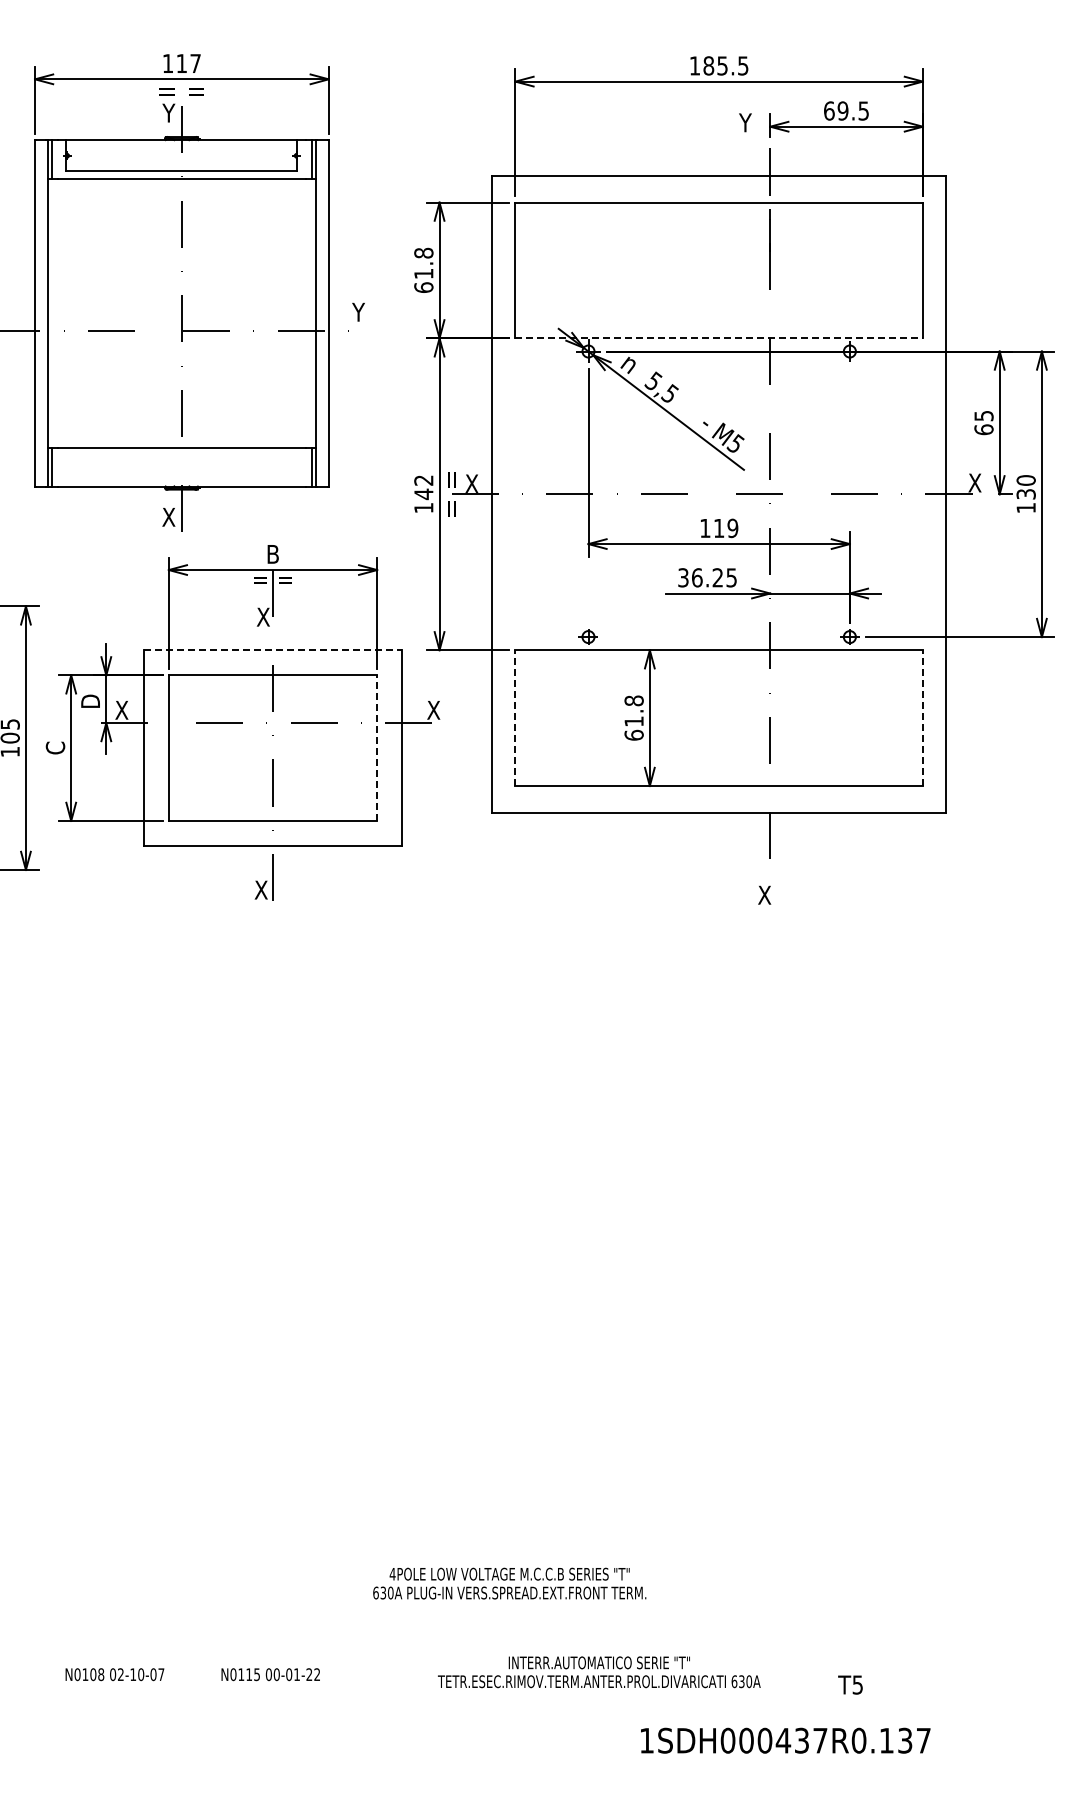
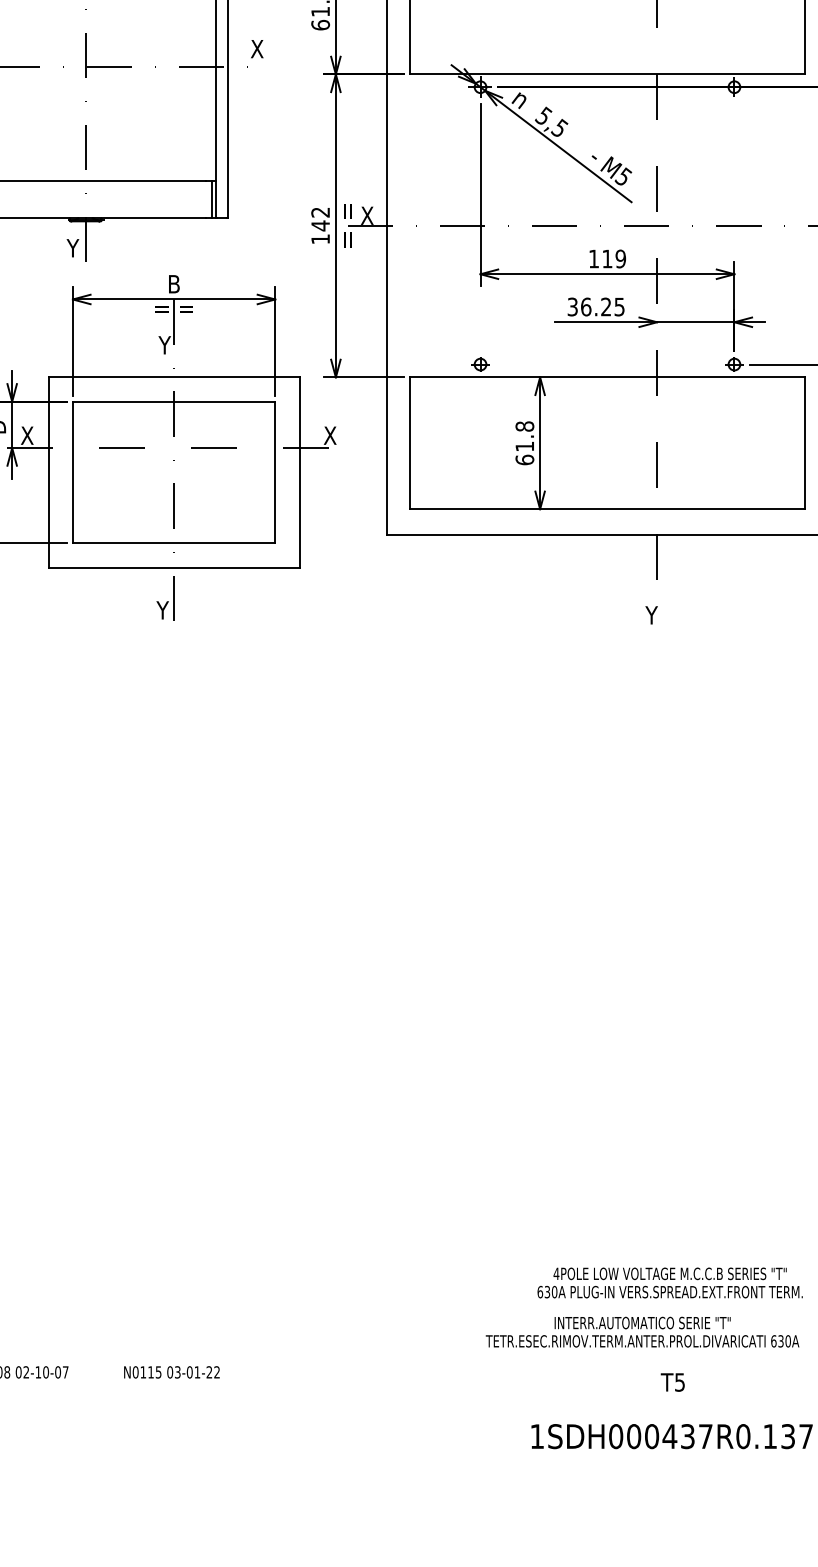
text: (358, 312) -> (257, 49), Y -> X
line: (719, 338) -> (607, 74), dashed -> solid
text: (168, 517) -> (72, 248), X -> Y
text: (262, 616) -> (163, 344), X -> Y
line: (273, 650) -> (174, 377), dashed -> solid
line: (515, 718) -> (409, 443), dashed -> solid
line: (922, 718) -> (804, 443), dashed -> solid
line: (377, 748) -> (275, 472), dashed -> solid
text: (260, 889) -> (161, 609), X -> Y
text: (764, 895) -> (651, 615), X -> Y
text: (509, 1583) -> (669, 1282), moved
text: (599, 1672) -> (642, 1332), moved
text: (276, 1674) -> (177, 1372), 00-01-22 -> 03-01-22
text: (850, 1684) -> (672, 1381), moved

